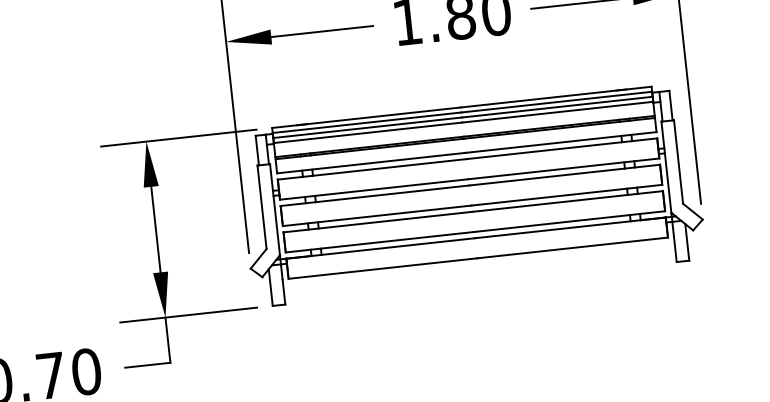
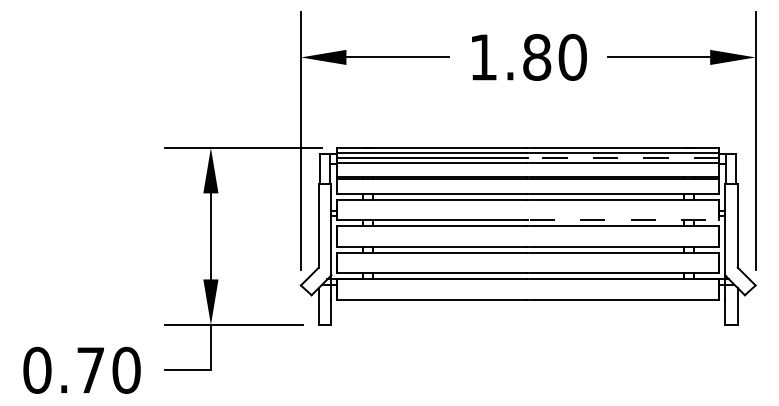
line: (558, 107) -> (624, 158), solid -> dashed
line: (565, 169) -> (624, 220), solid -> dashed

